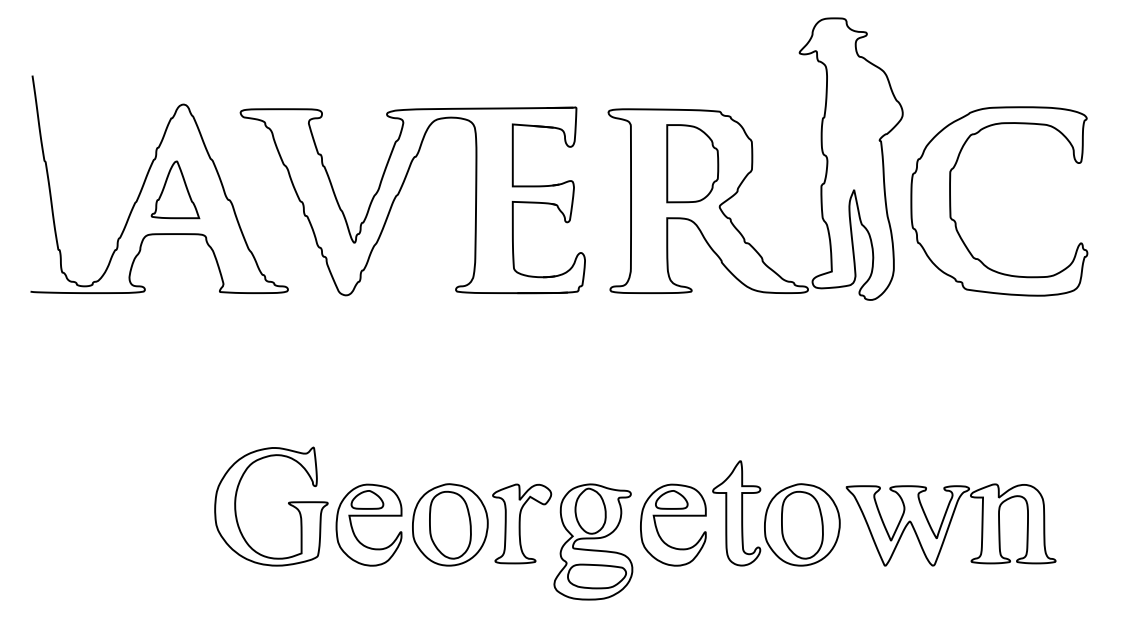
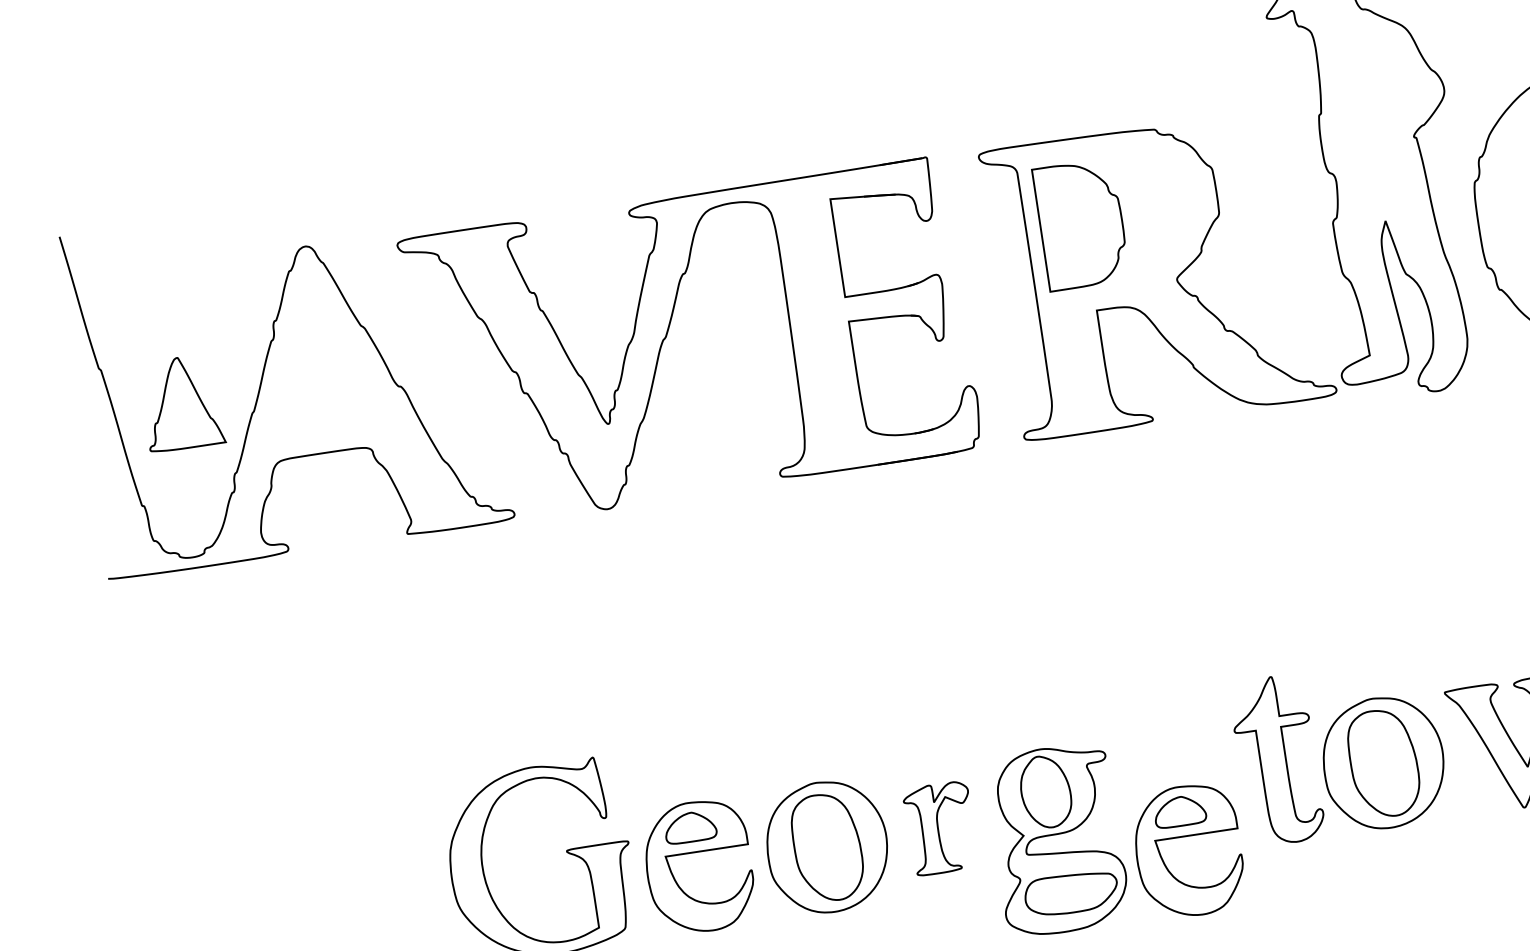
part: (692, 163) -> (1081, 224), moved
part: (175, 189) -> (181, 402), moved
part: (673, 516) -> (1186, 837), moved
part: (522, 523) -> (941, 827), size x0.7

